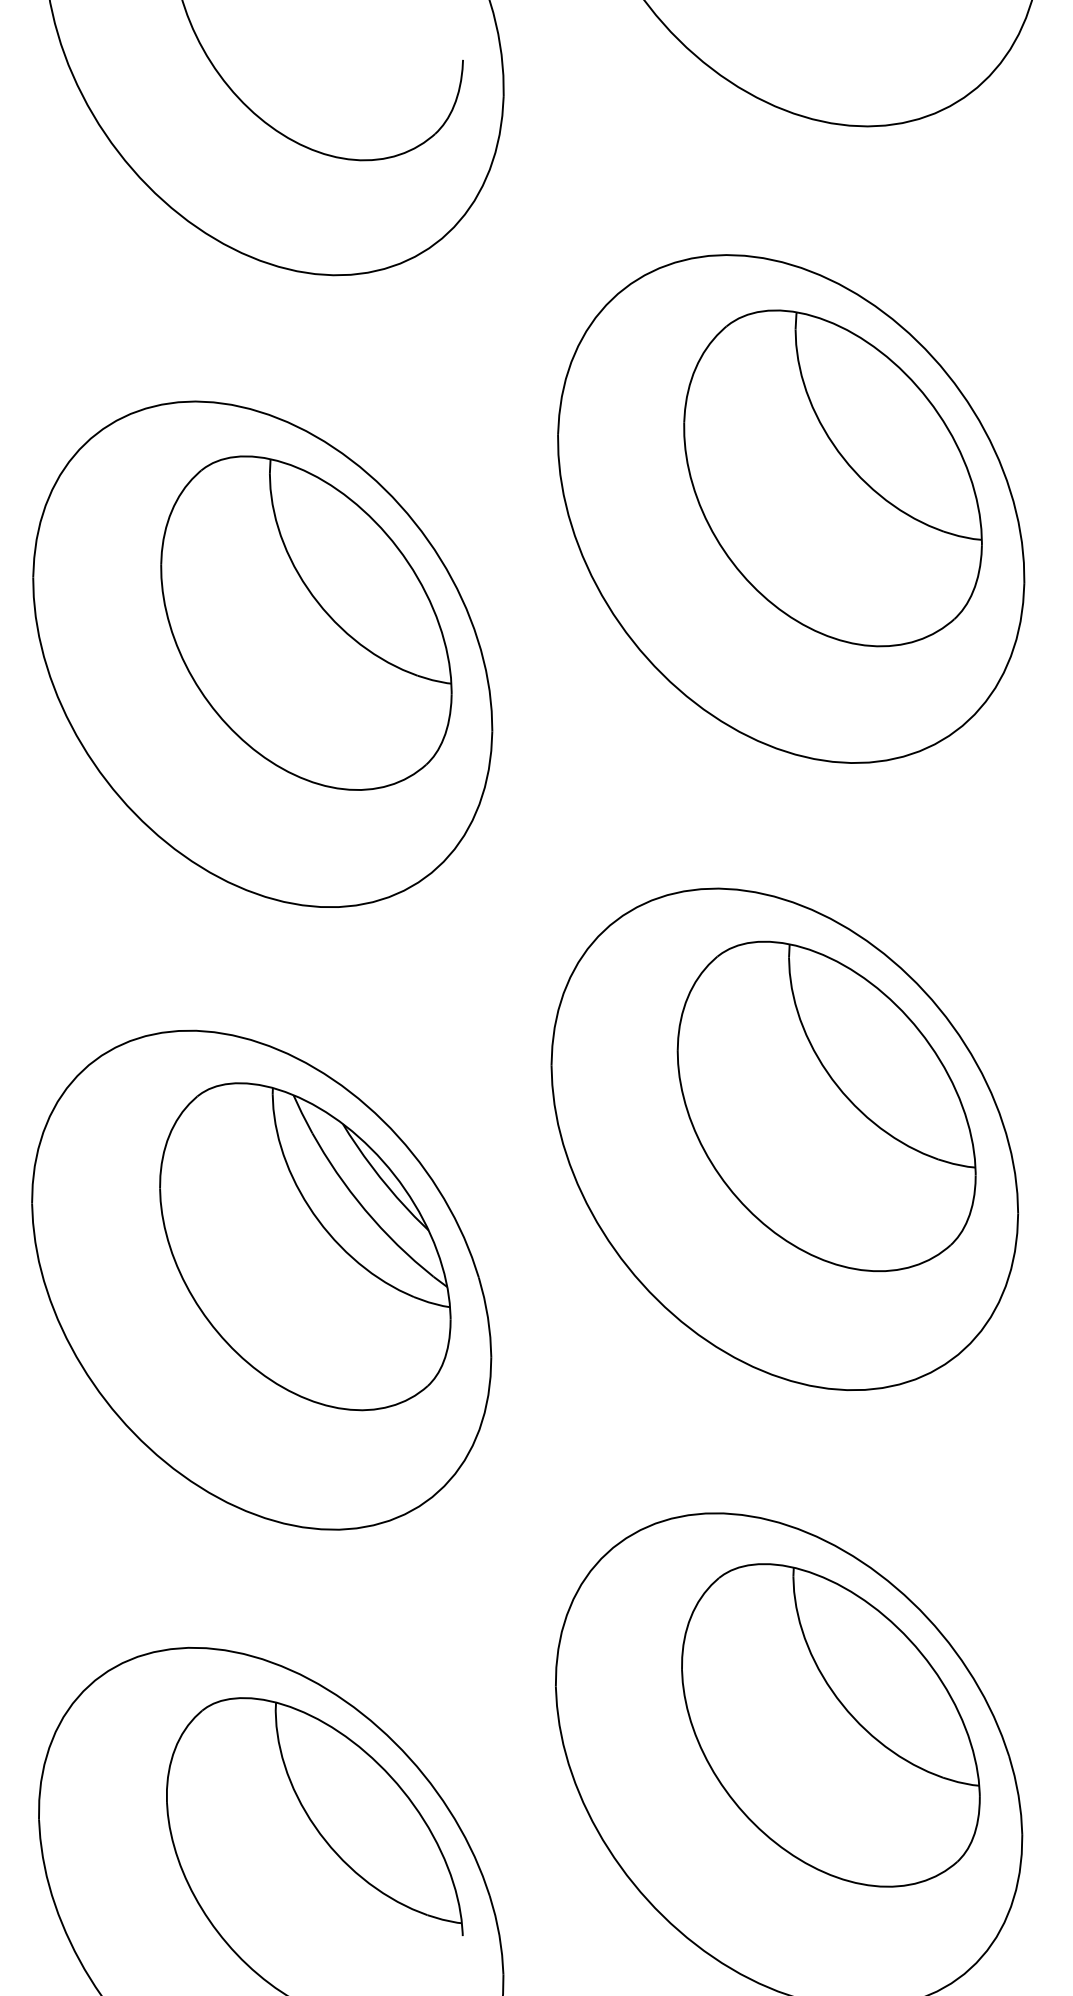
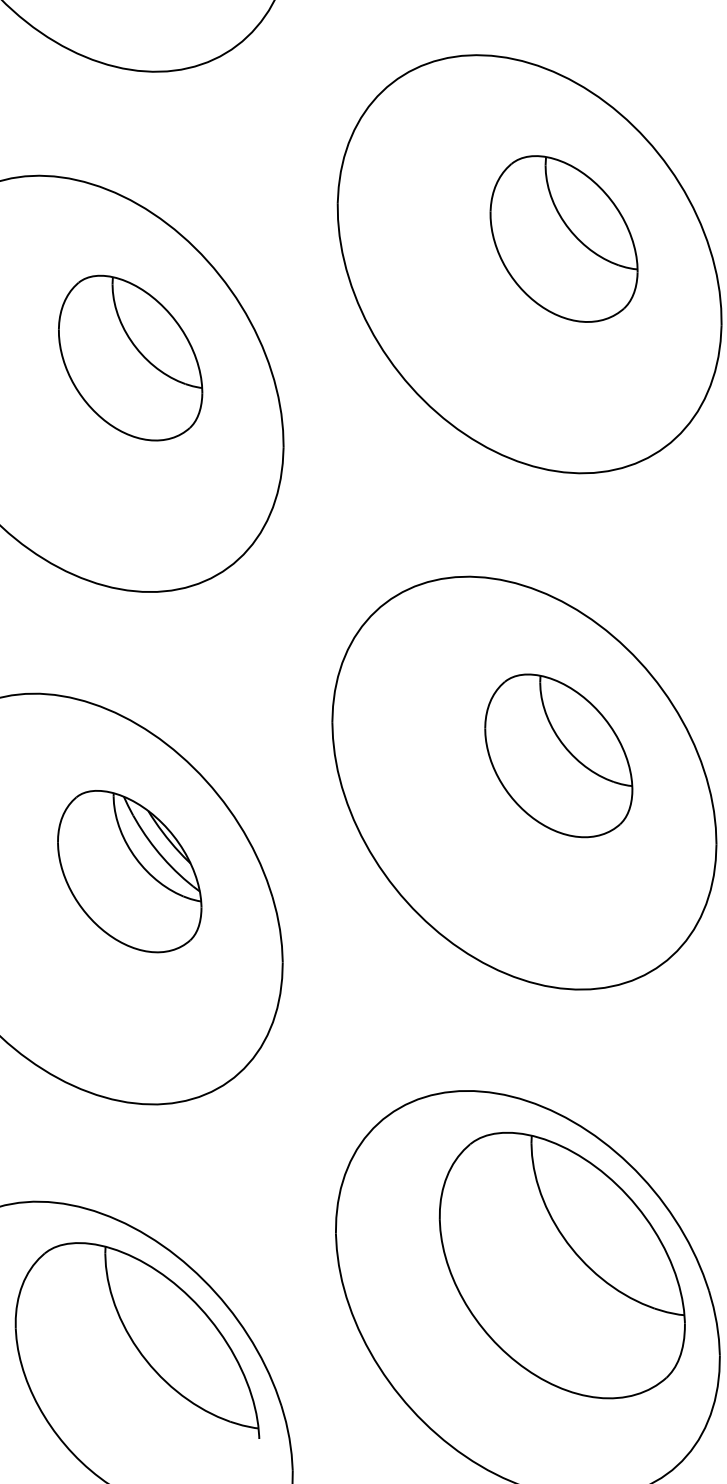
part: (832, 478) -> (563, 239), size x0.6
part: (306, 622) -> (130, 357), size x0.6
part: (826, 1105) -> (558, 755), size x0.6
part: (305, 1246) -> (129, 871), size x0.6

